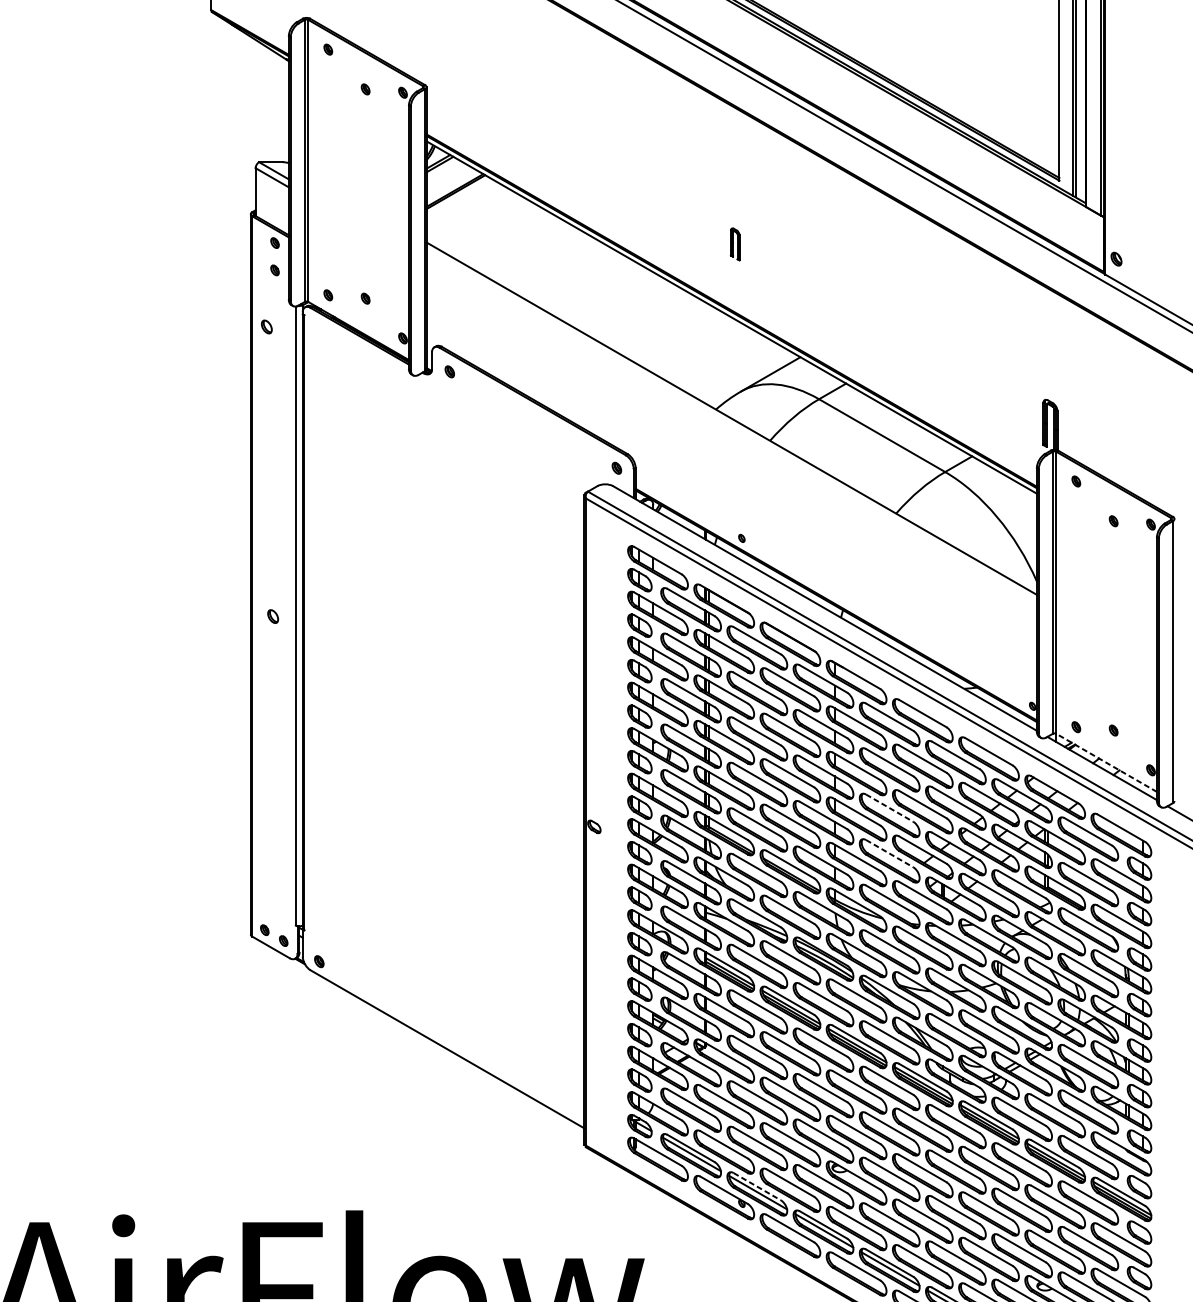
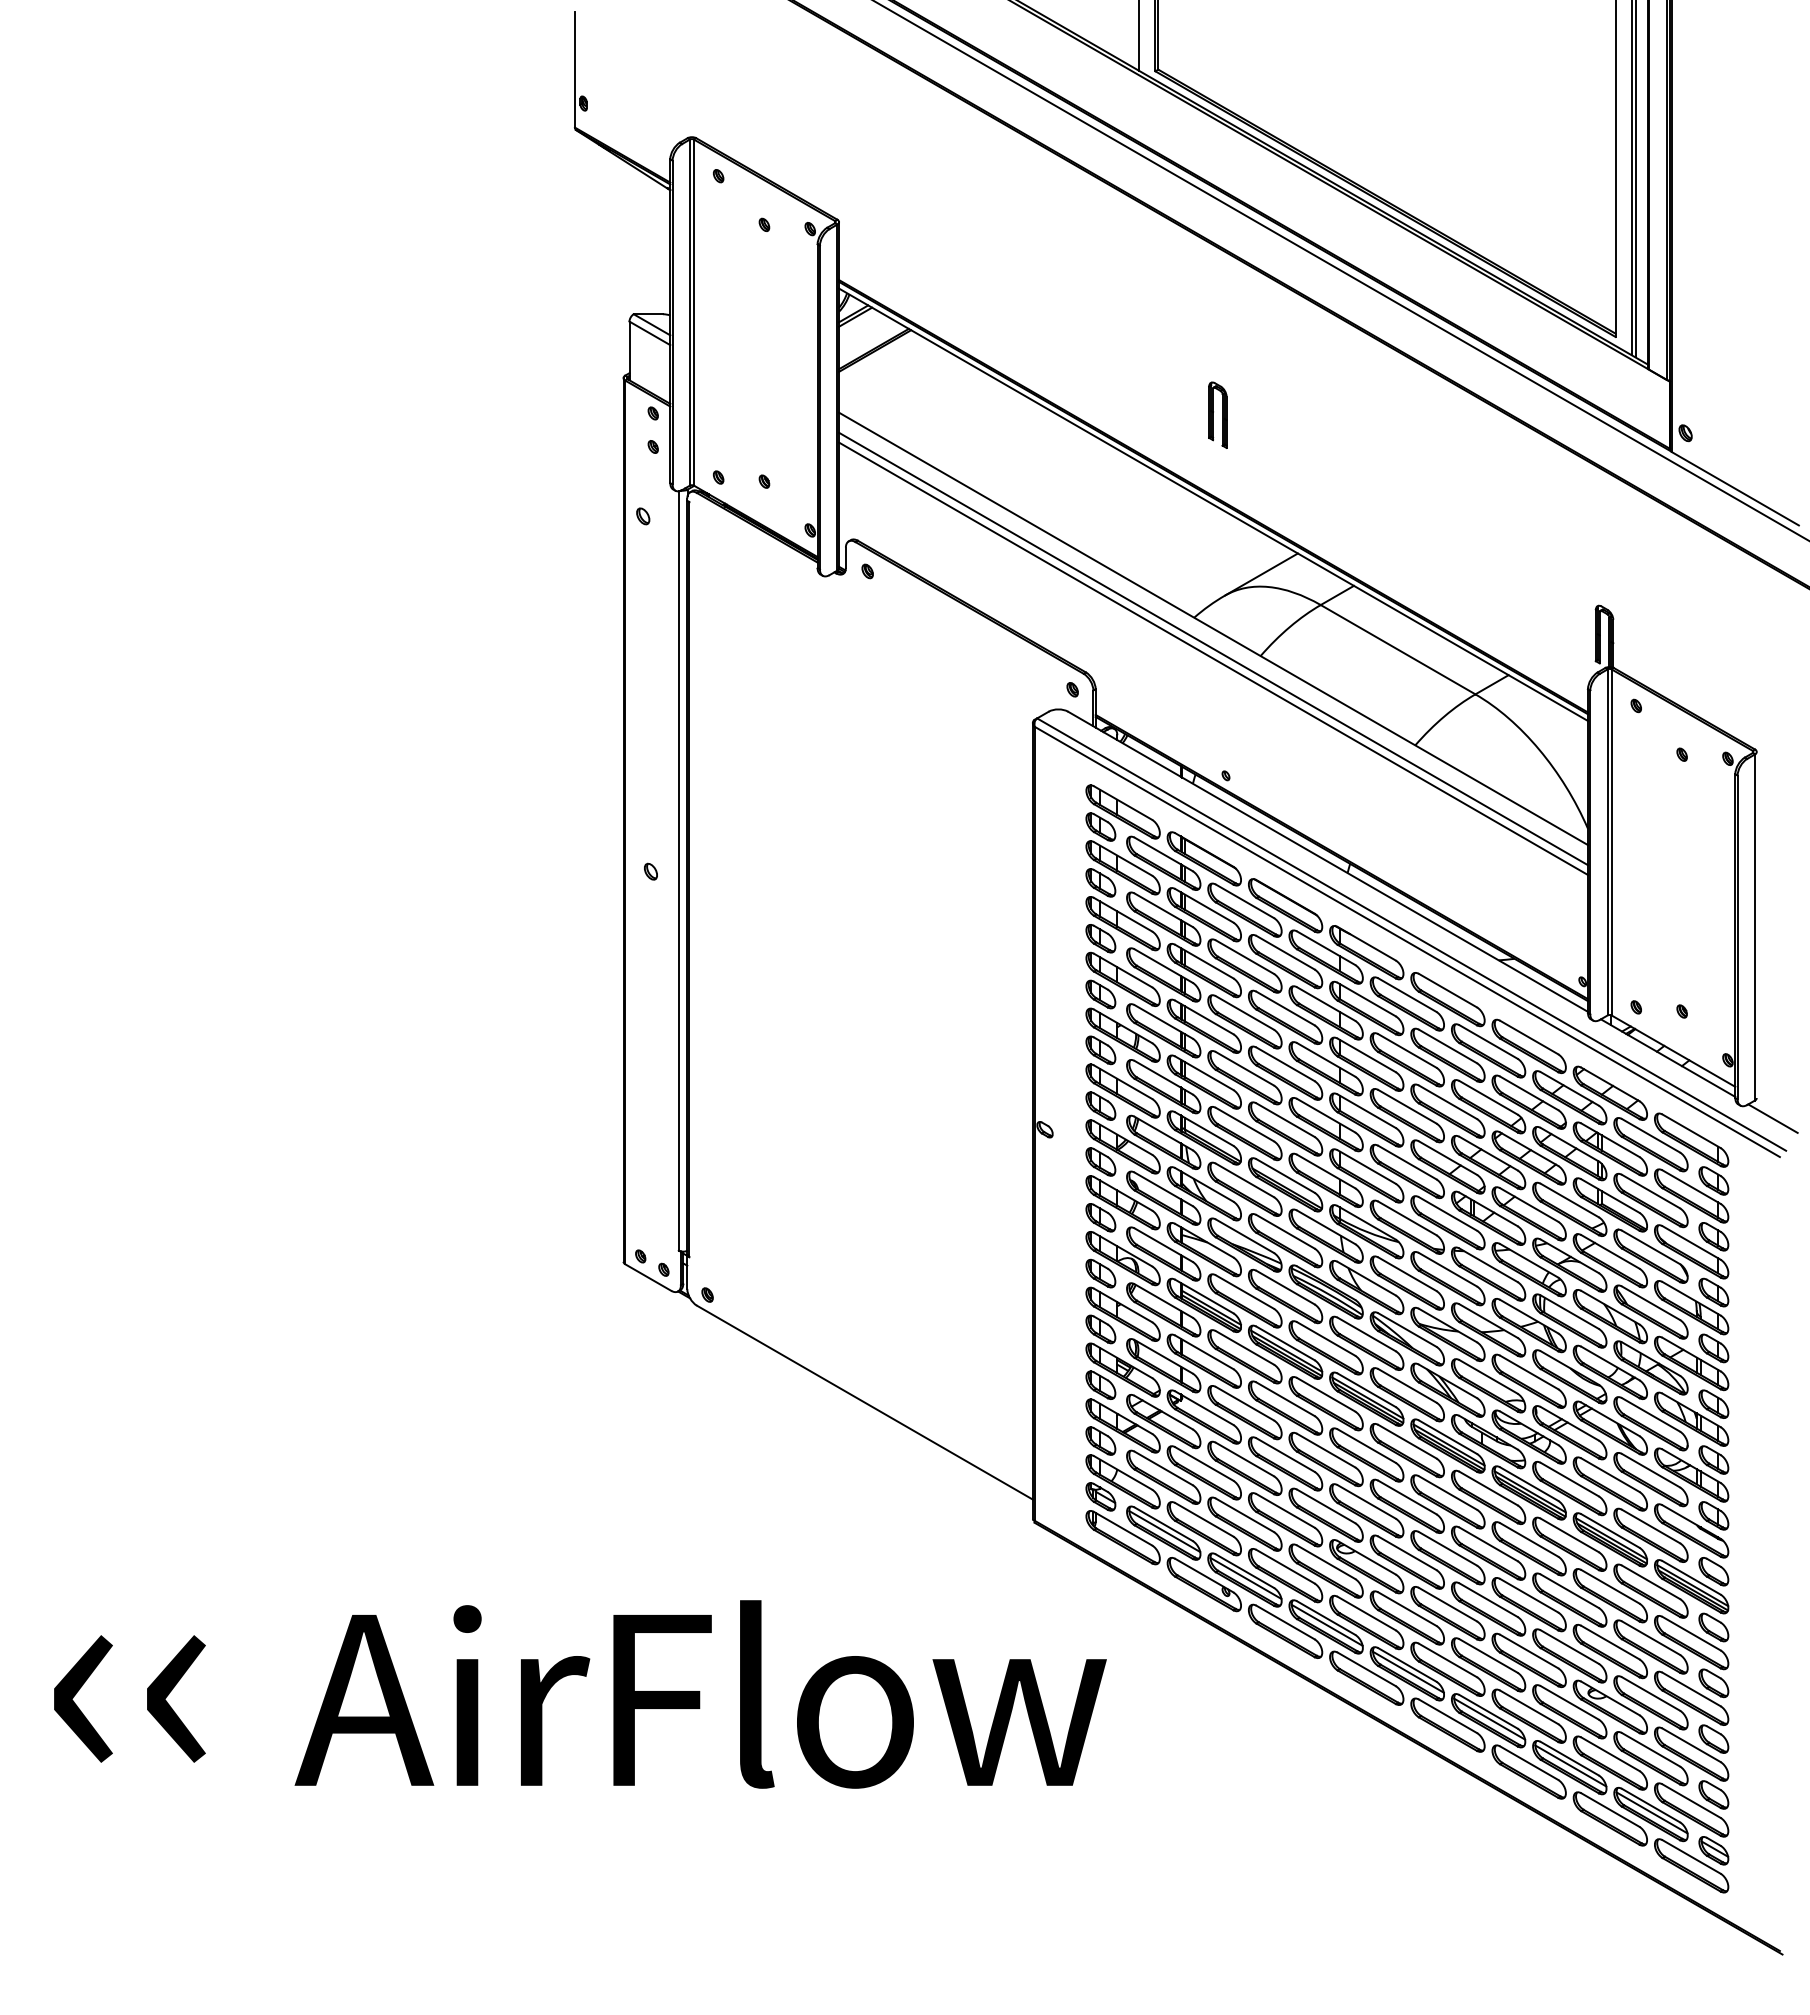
part: (734, 243) -> (1217, 414), size x1.67
line: (731, 434) -> (1213, 648), added
line: (731, 442) -> (1213, 658), added
line: (1106, 762) -> (1673, 1050), dashed -> solid
line: (889, 807) -> (1407, 1106), dashed -> solid
line: (889, 853) -> (1407, 1162), dashed -> solid
line: (756, 1186) -> (1244, 1571), dashed -> solid

